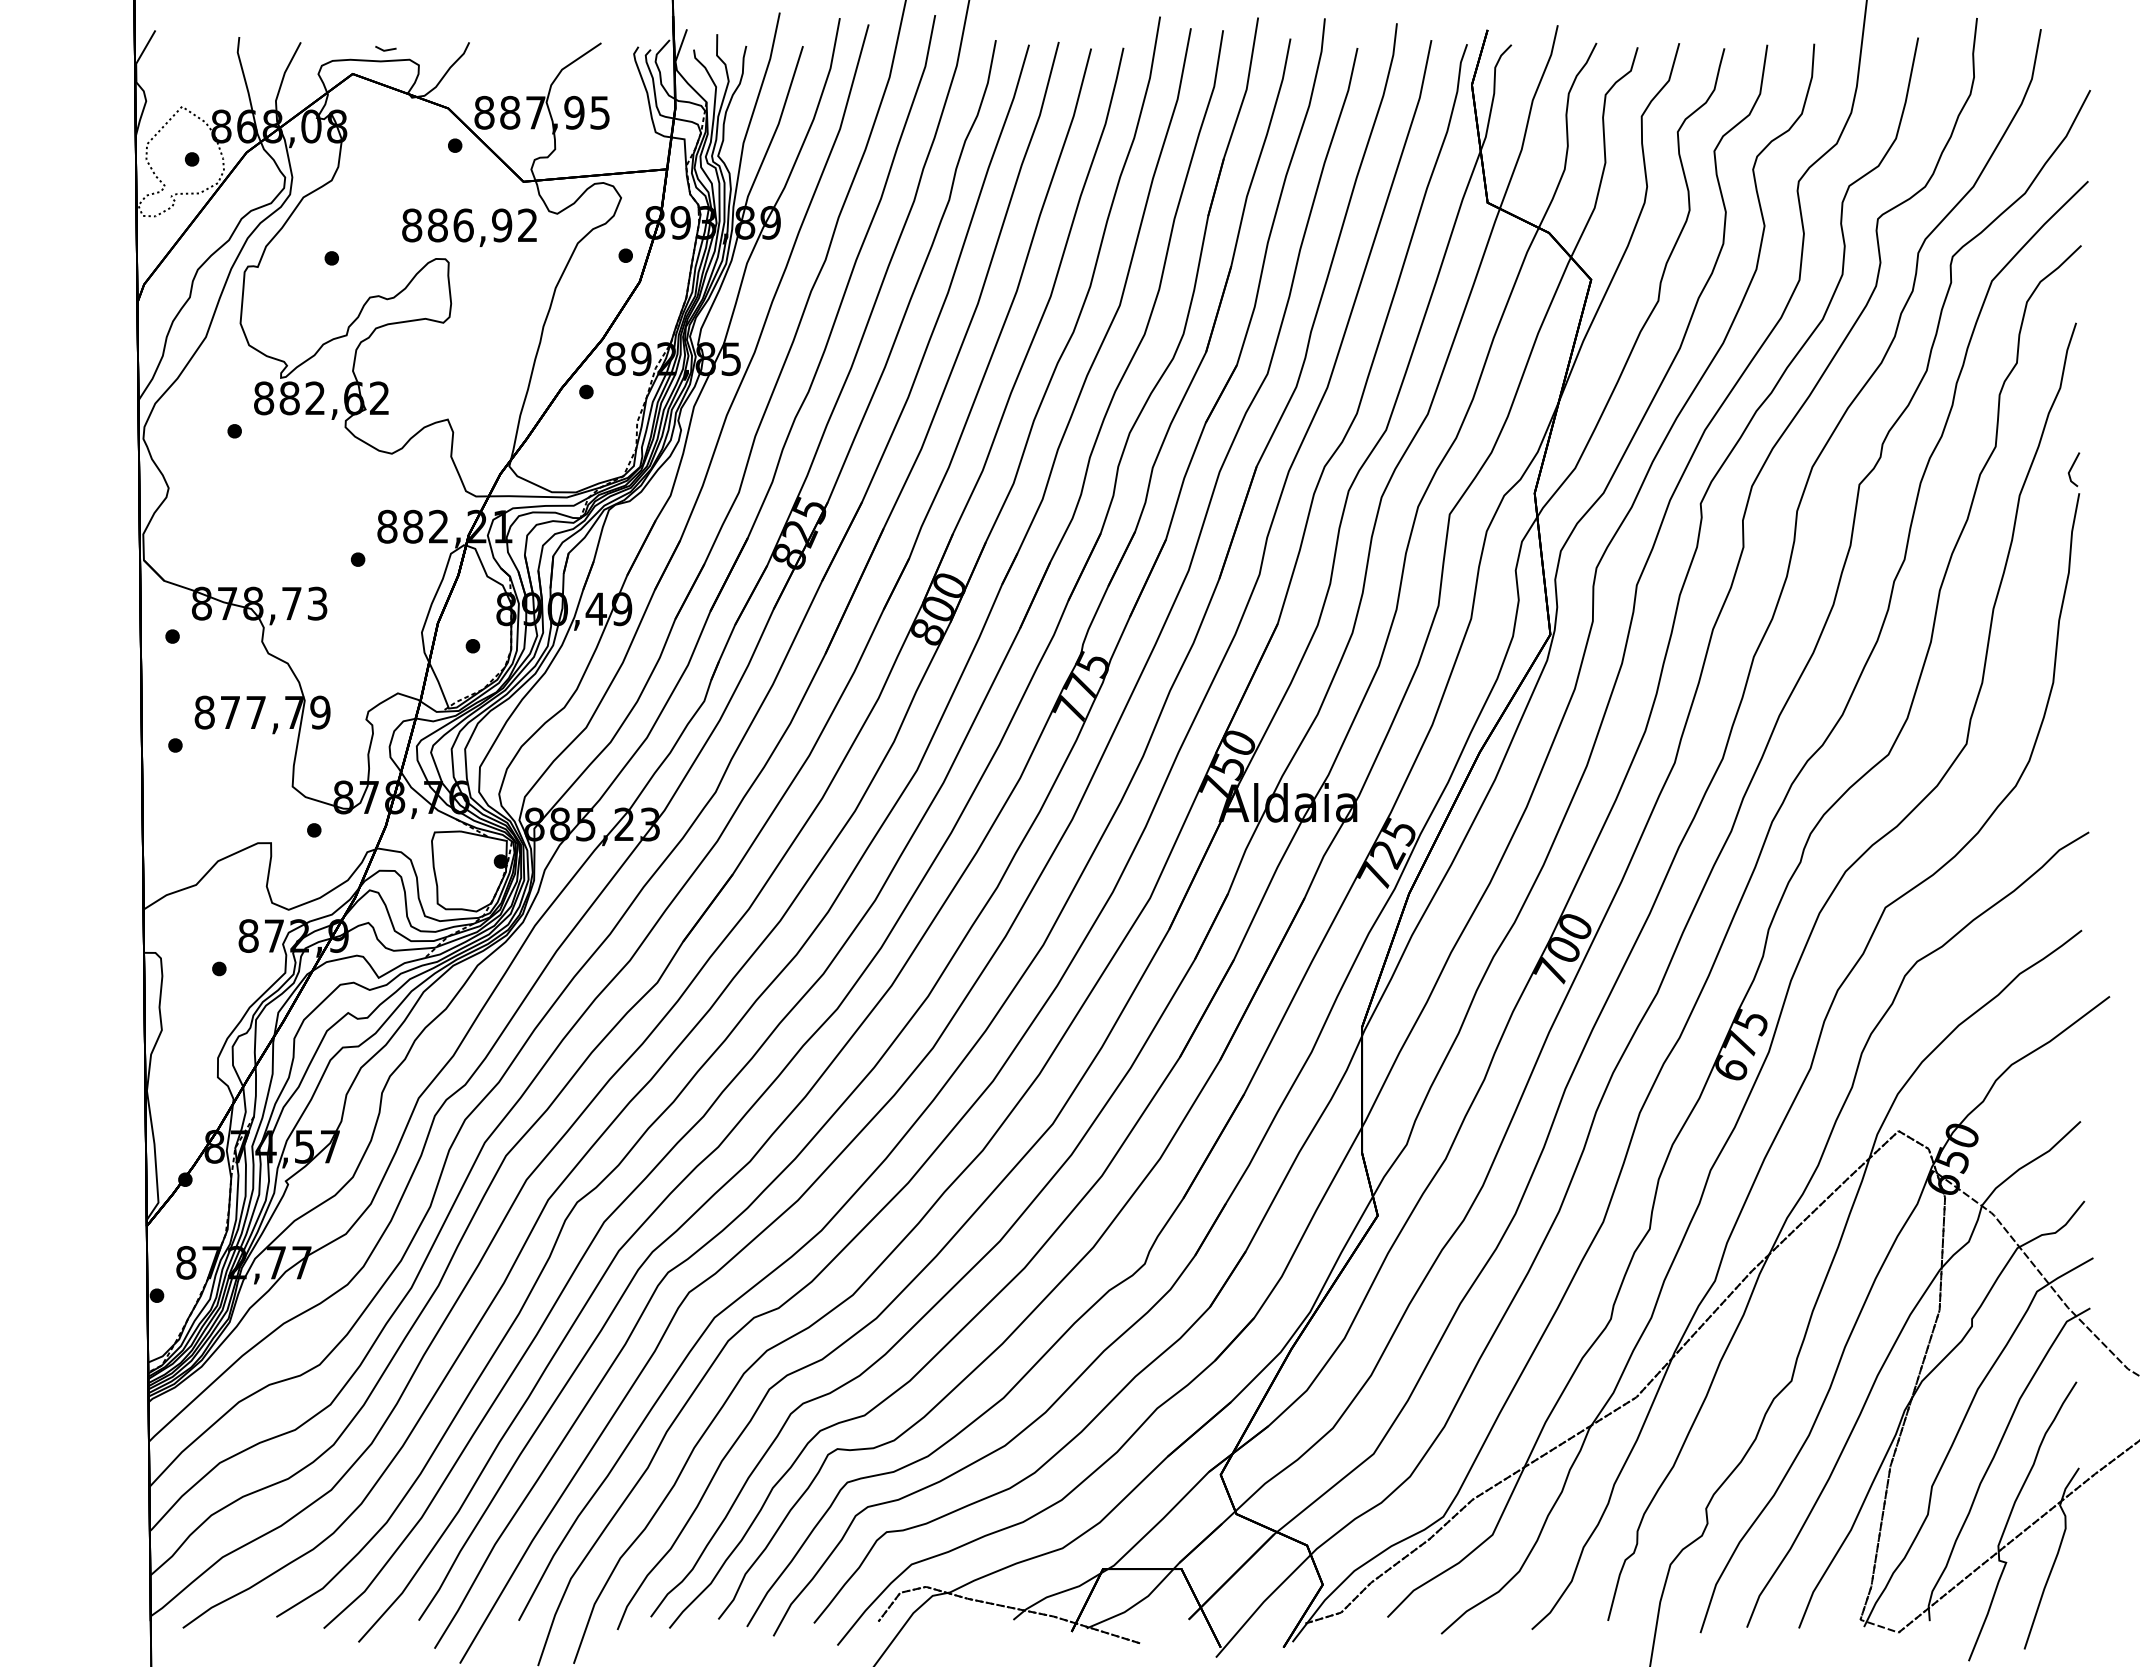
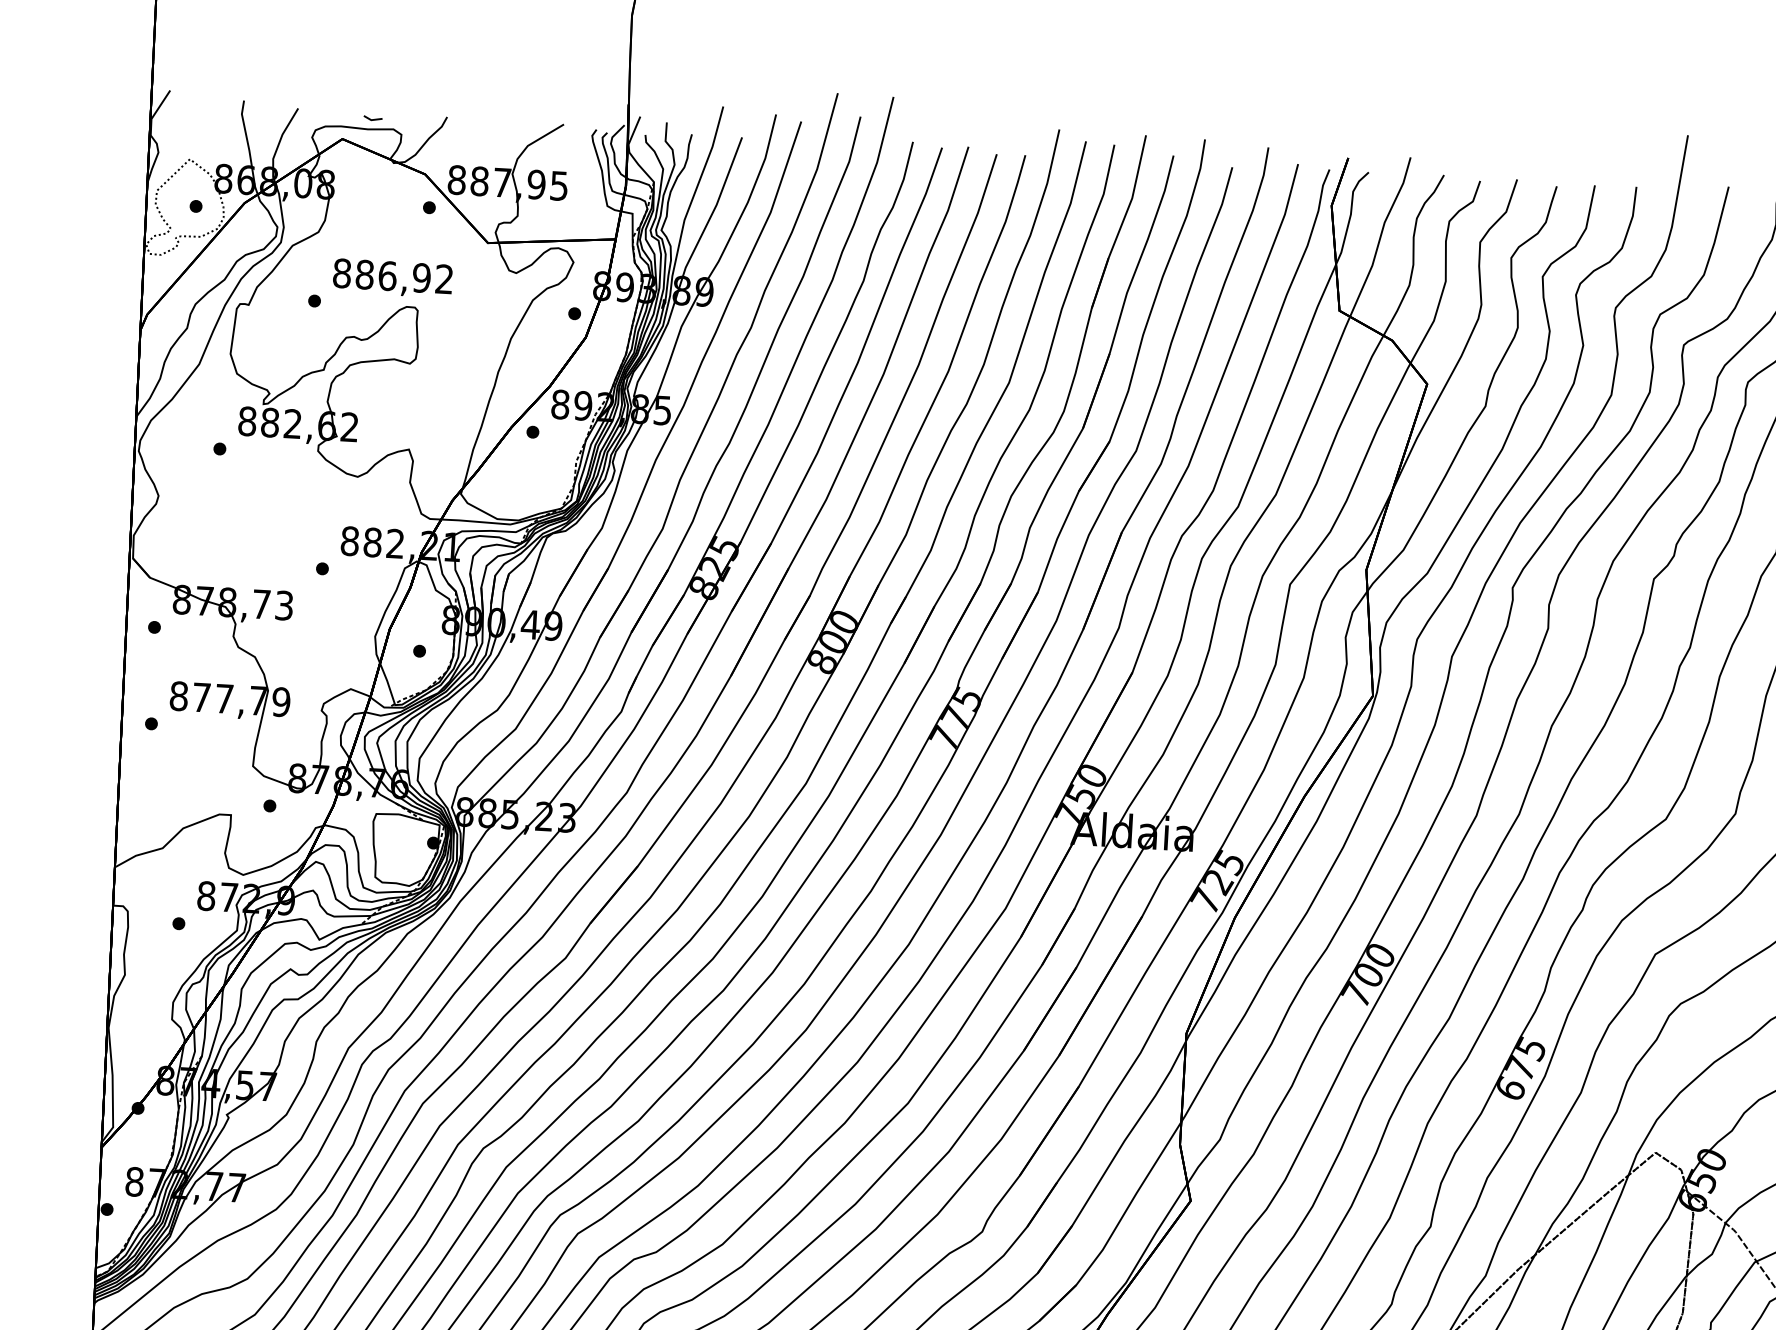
text: (469, 227) -> (392, 278), moved

